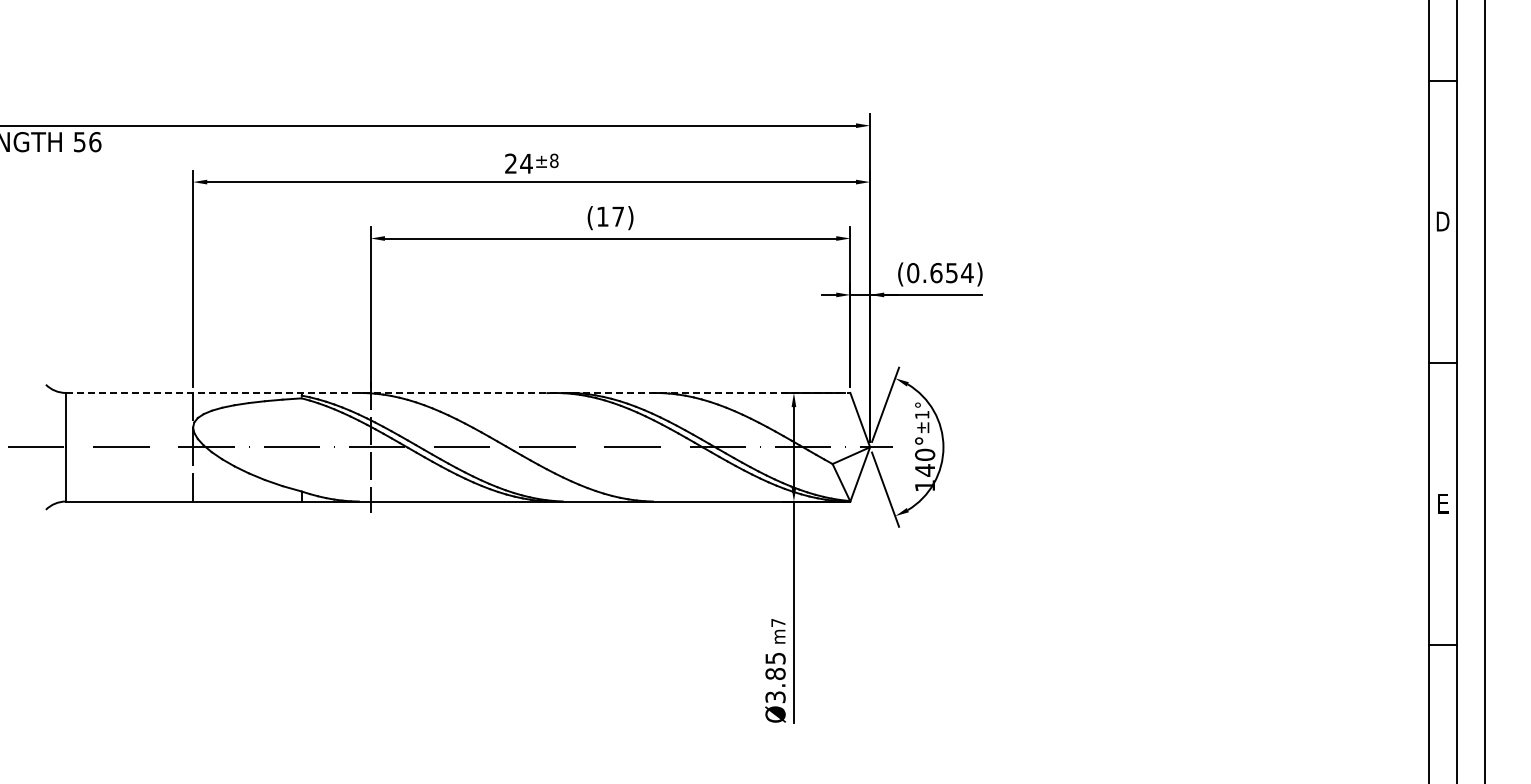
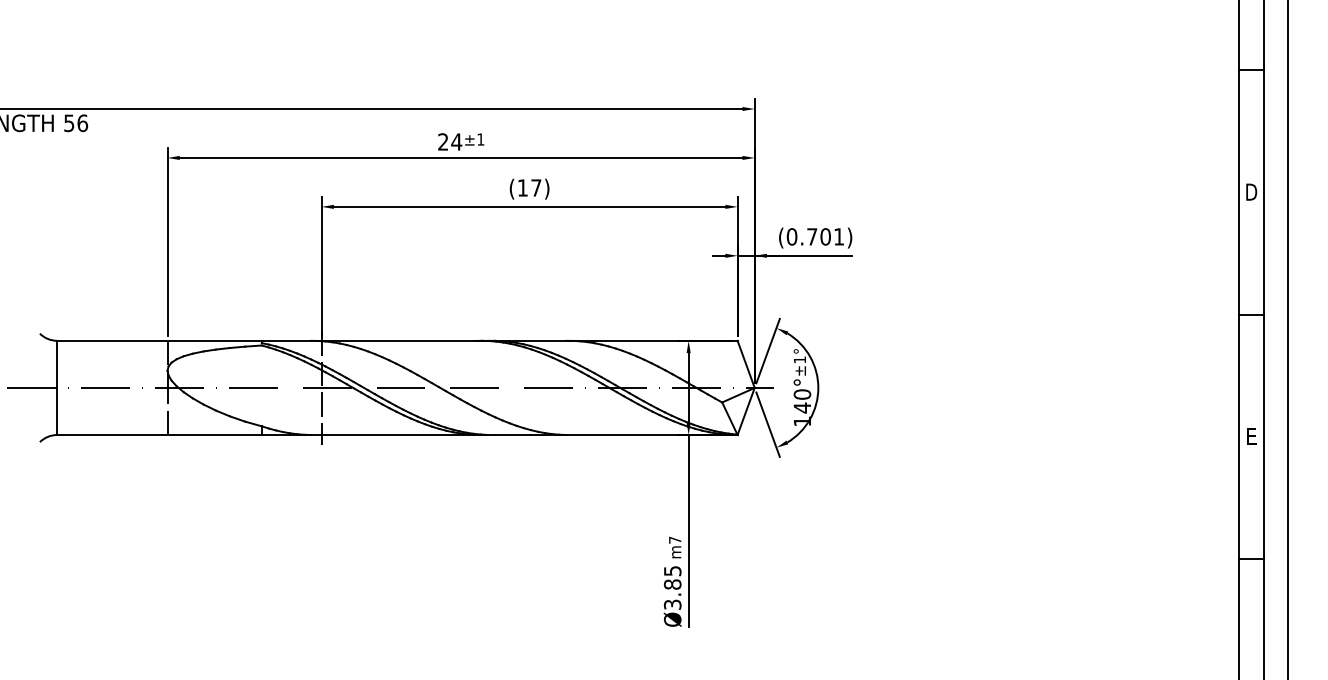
text: (554, 160) -> (480, 139), ±8 -> ±1
text: (951, 273) -> (825, 237), (0.654) -> (0.701)
line: (458, 392) -> (397, 340), dashed -> solid

